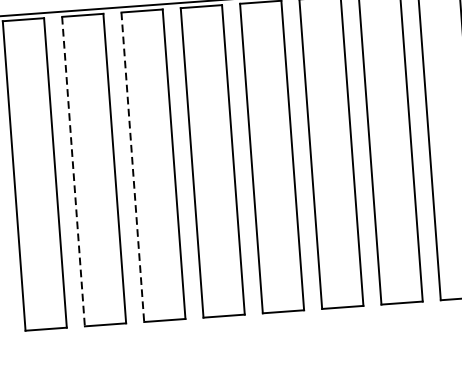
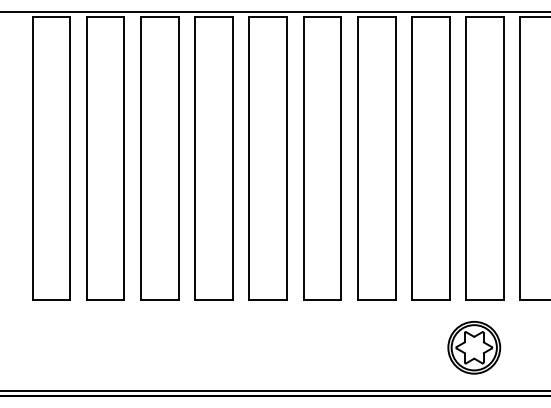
line: (132, 167) -> (140, 158), dashed -> solid
line: (73, 171) -> (86, 158), dashed -> solid

